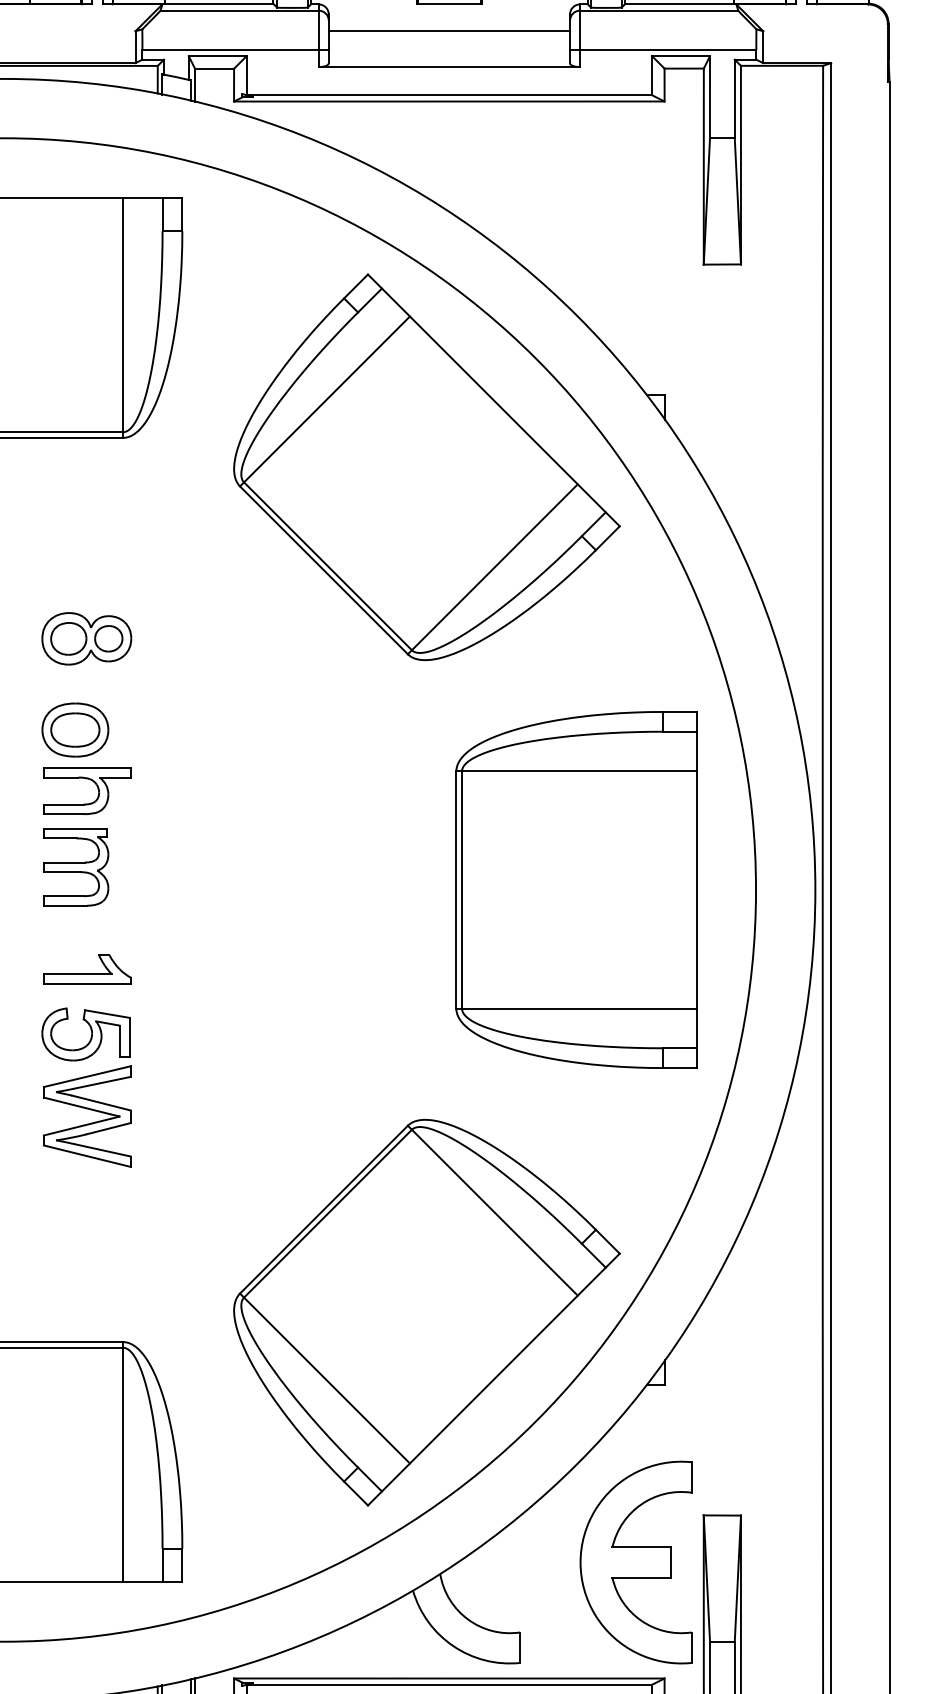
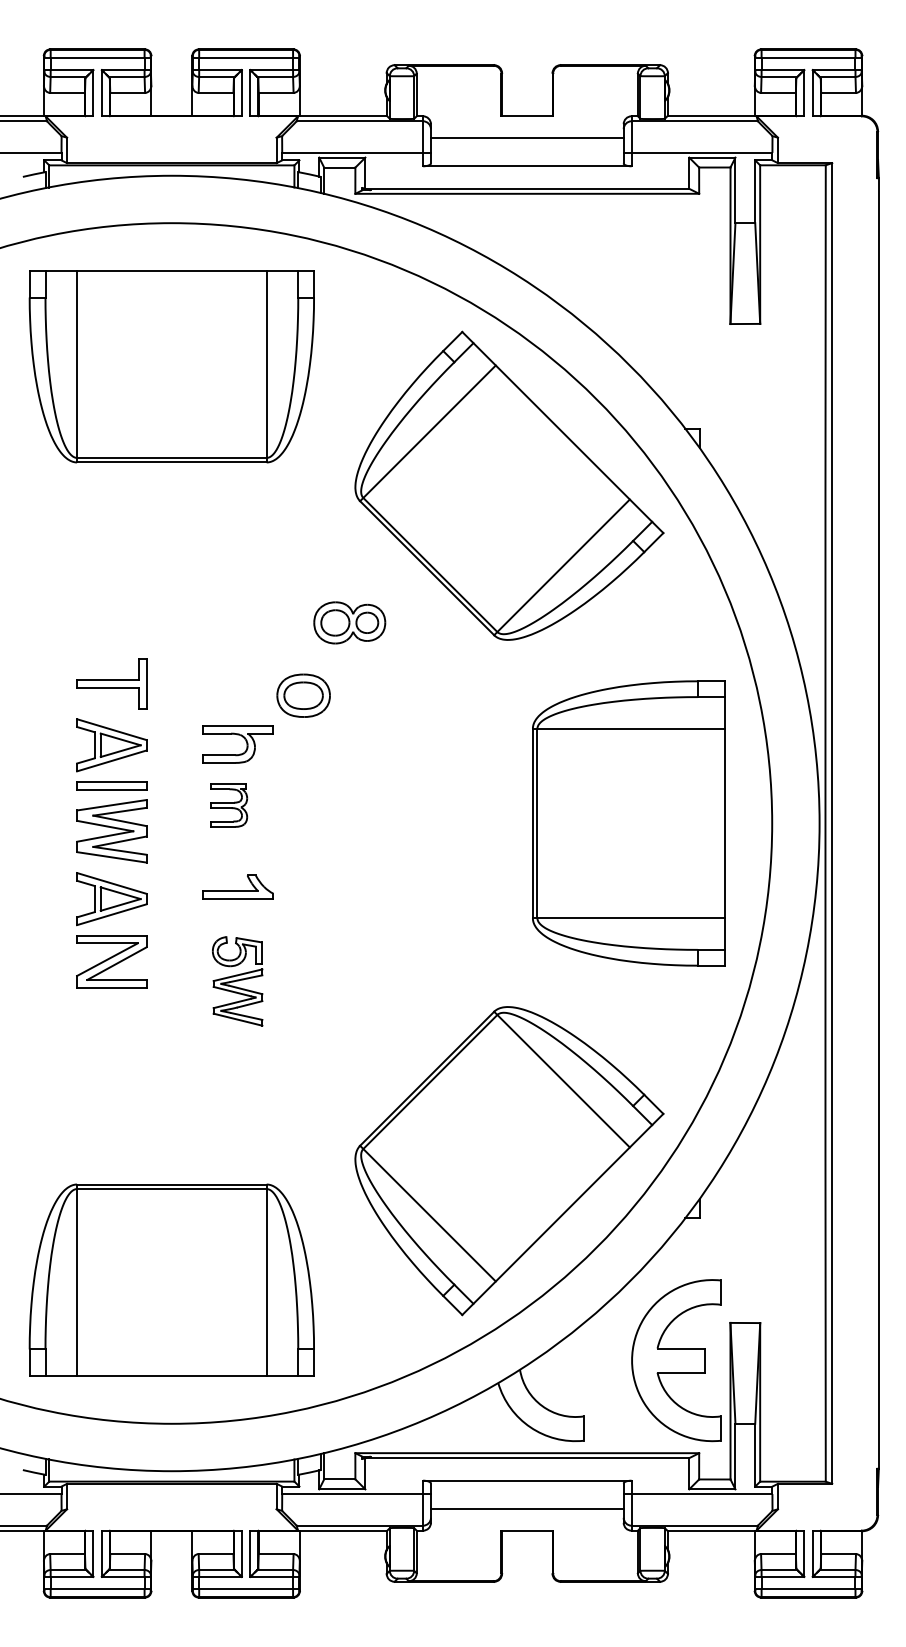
part: (86, 638) -> (349, 622), moved
part: (75, 729) -> (303, 695), moved
part: (75, 867) -> (228, 805), size x0.7
part: (86, 1087) -> (237, 981), size x0.7

